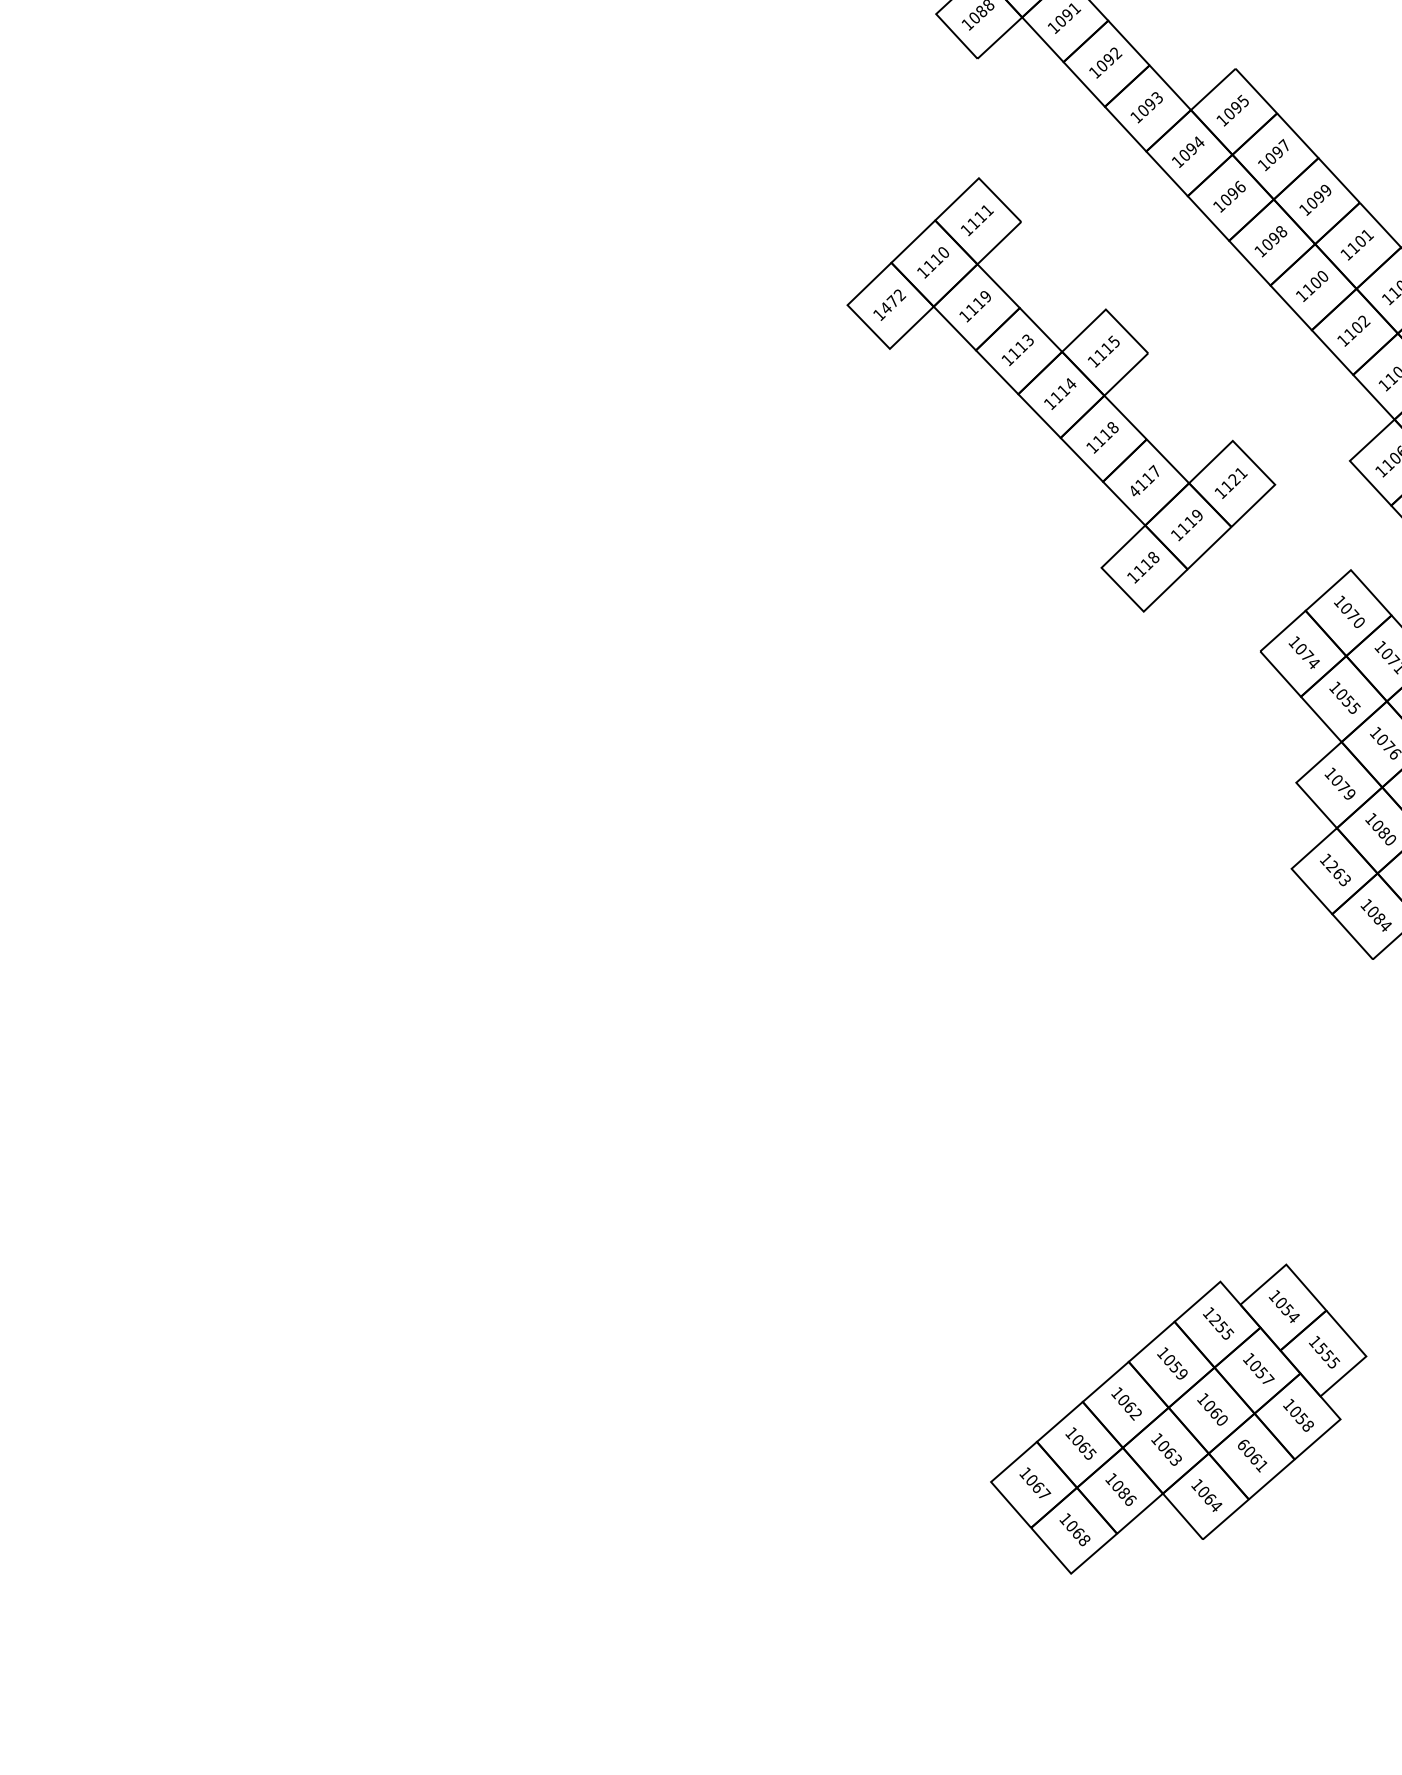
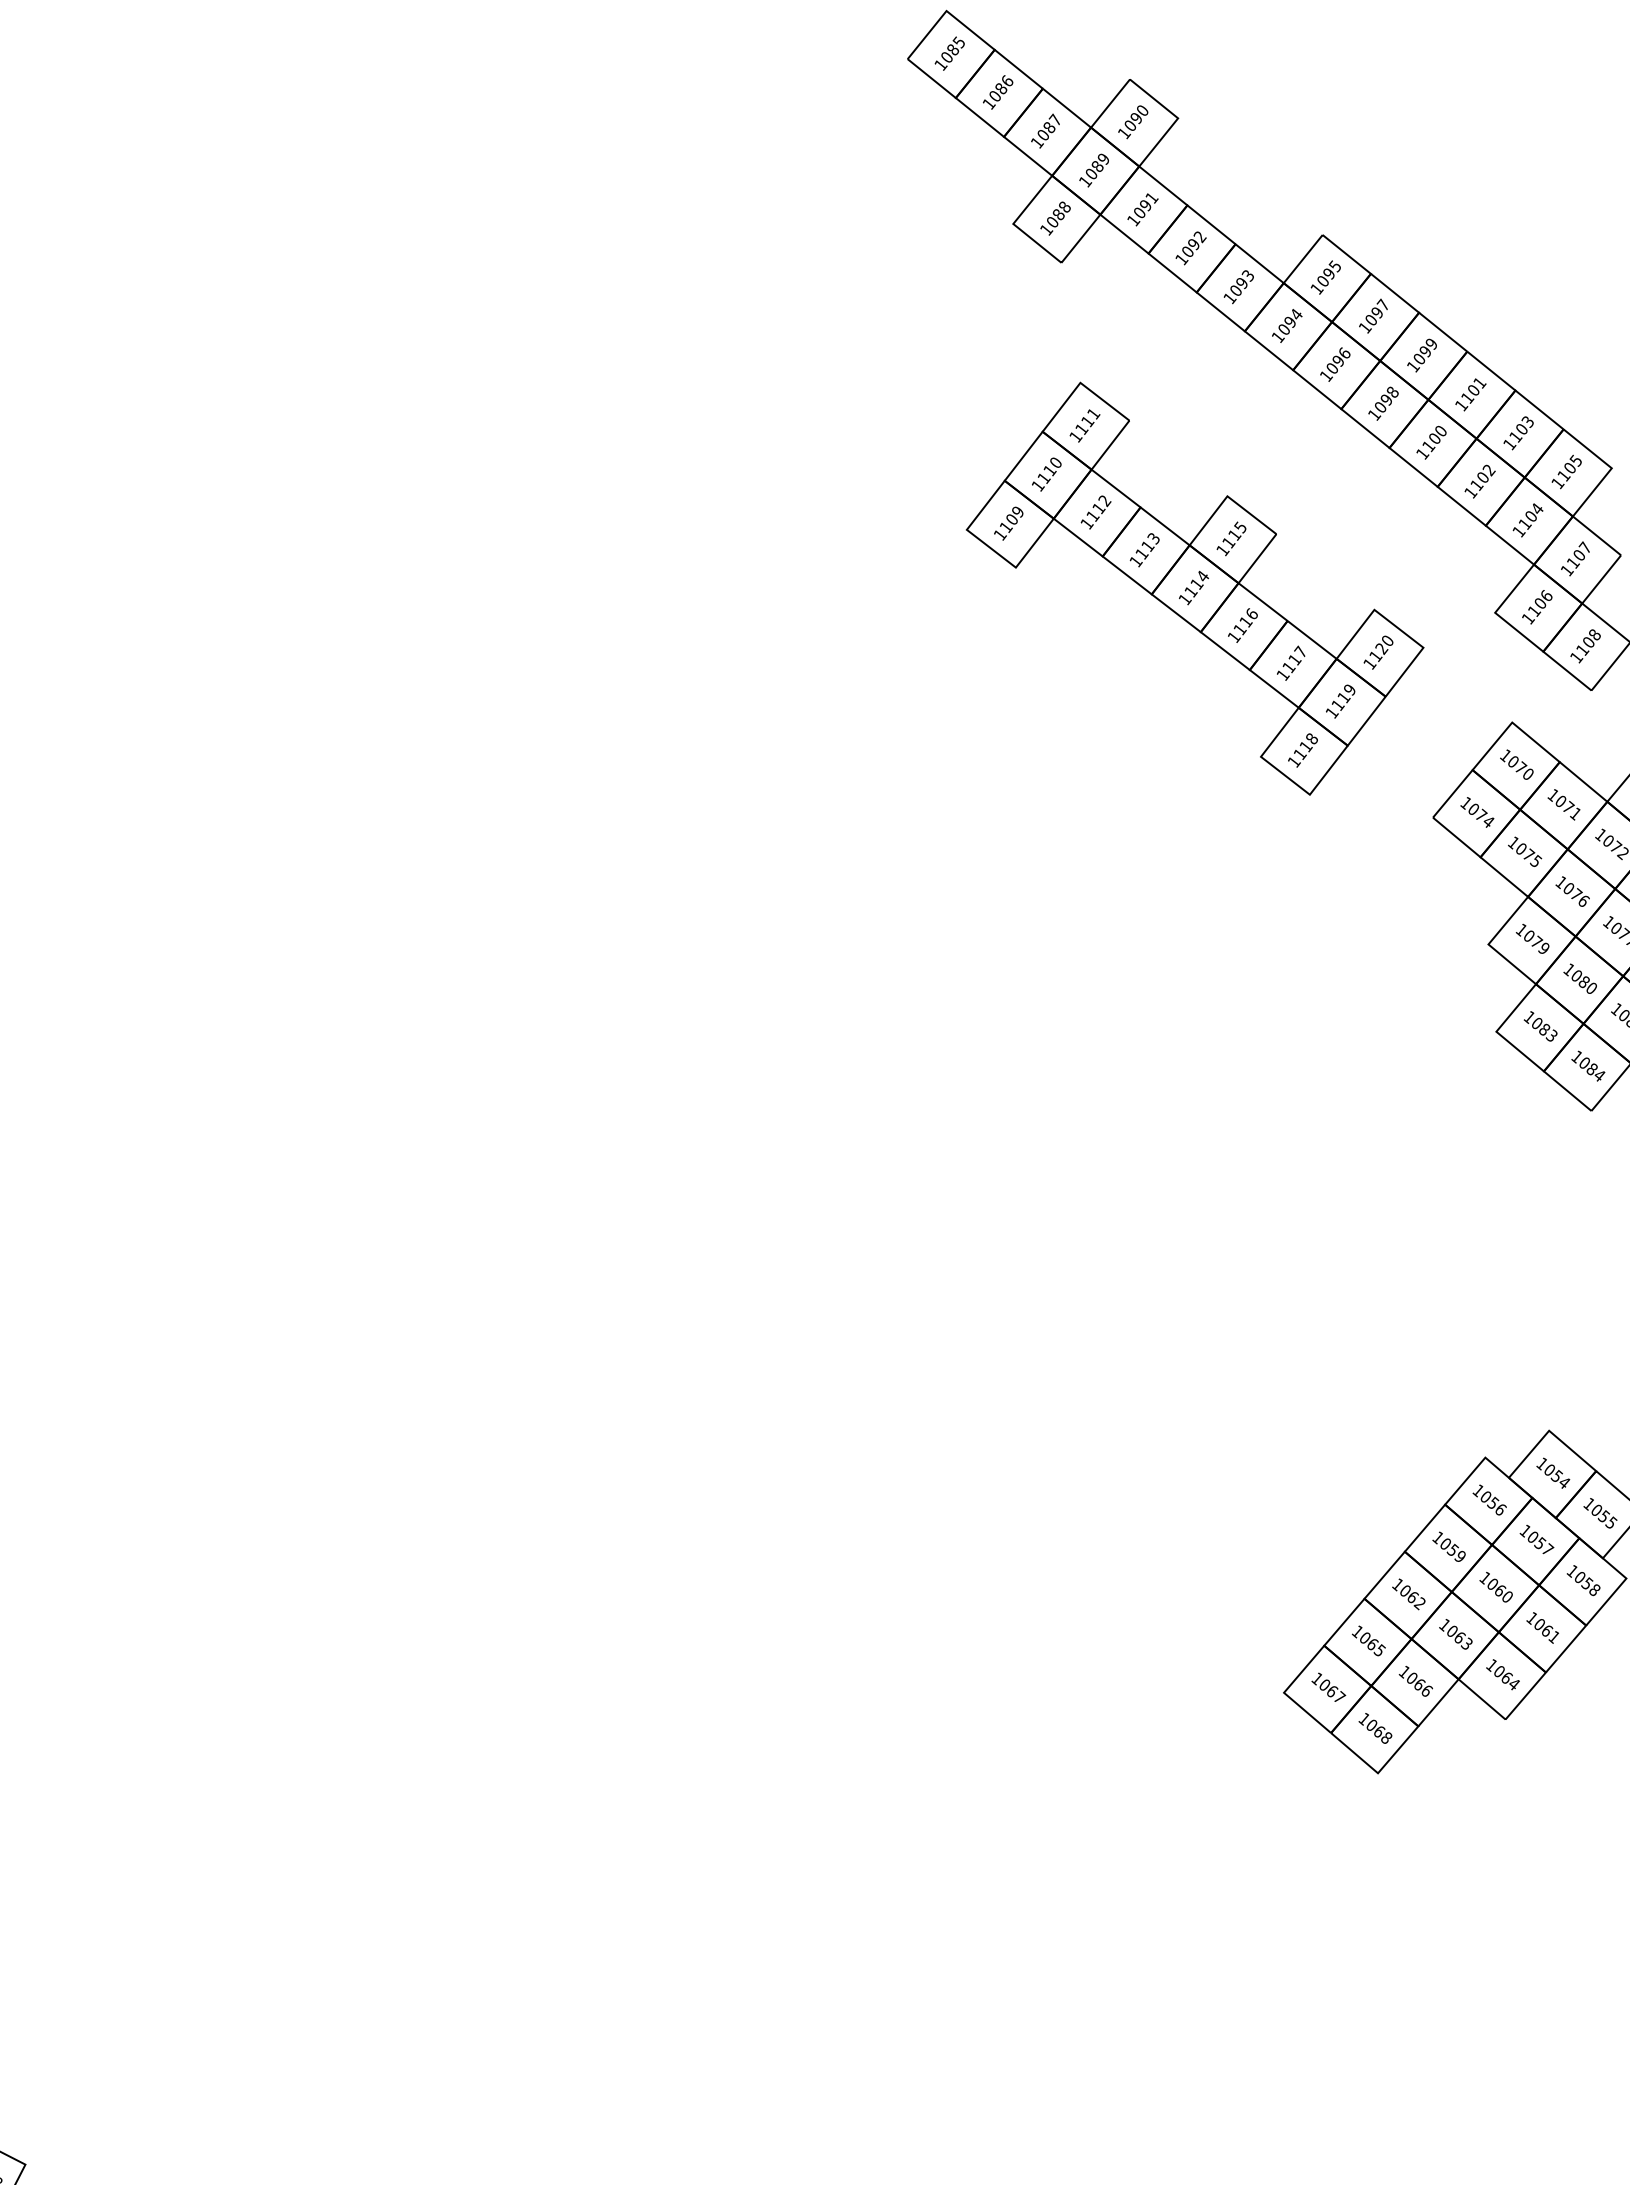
text: (985, 297) -> (1104, 501), 1119 -> 1112
text: (893, 301) -> (1012, 519), 1472 -> 1109
text: (1112, 427) -> (1251, 613), 1118 -> 1116
text: (1241, 472) -> (1387, 640), 1121 -> 1120
text: (1135, 490) -> (1283, 674), 4117 -> 1117
text: (1348, 700) -> (1528, 854), 1055 -> 1075
text: (1335, 868) -> (1540, 1025), 1263 -> 1083
text: (1221, 1326) -> (1492, 1502), 1255 -> 1056
text: (1321, 1347) -> (1596, 1509), 1555 -> 1055
text: (1243, 1444) -> (1532, 1618), 6061 -> 1061
text: (1124, 1492) -> (1419, 1683), 1086 -> 1066

